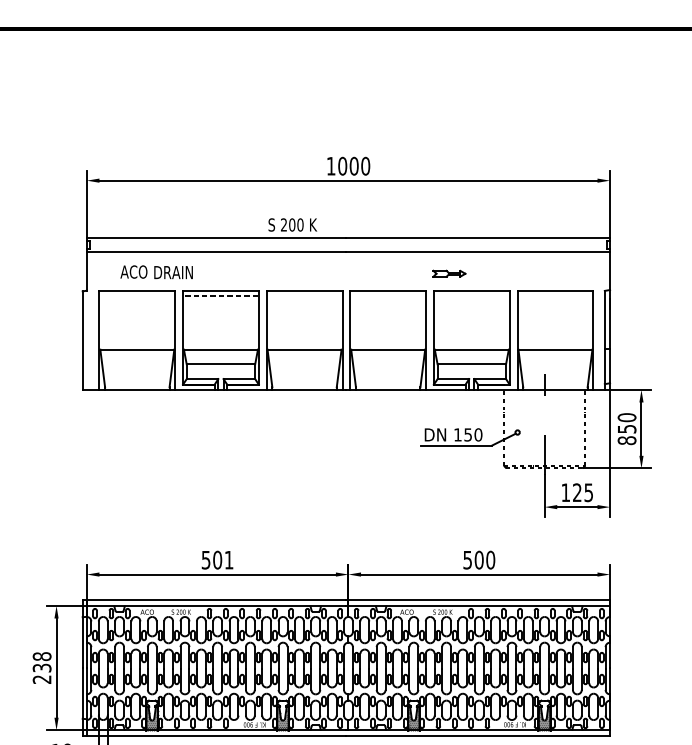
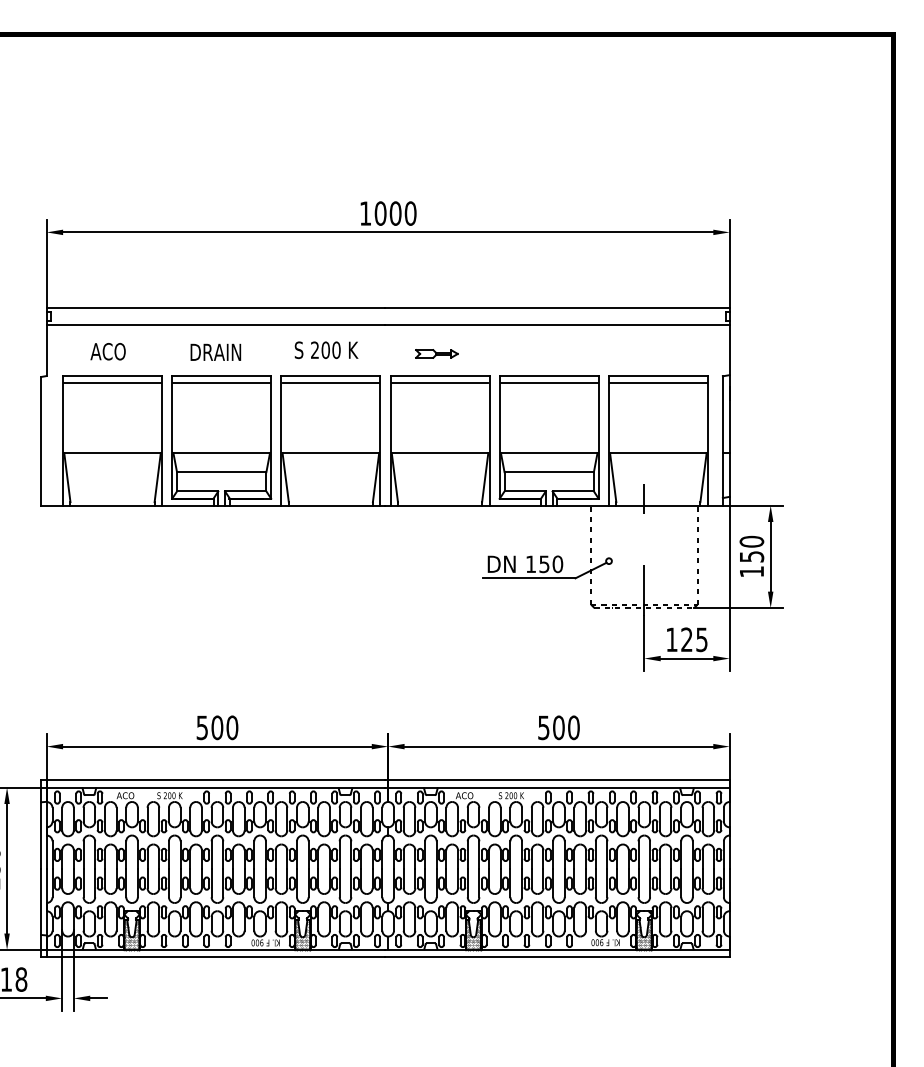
text: (292, 225) -> (326, 350), moved
text: (173, 271) -> (215, 351), moved
part: (449, 273) -> (436, 353), moved
line: (137, 295) -> (112, 382), added
line: (220, 295) -> (221, 382), dashed -> solid
line: (304, 295) -> (330, 382), added
line: (387, 295) -> (439, 382), added
line: (471, 295) -> (548, 382), added
line: (555, 295) -> (658, 382), added
text: (626, 440) -> (751, 571), 850 -> 150
text: (229, 559) -> (232, 727), 501 -> 500

